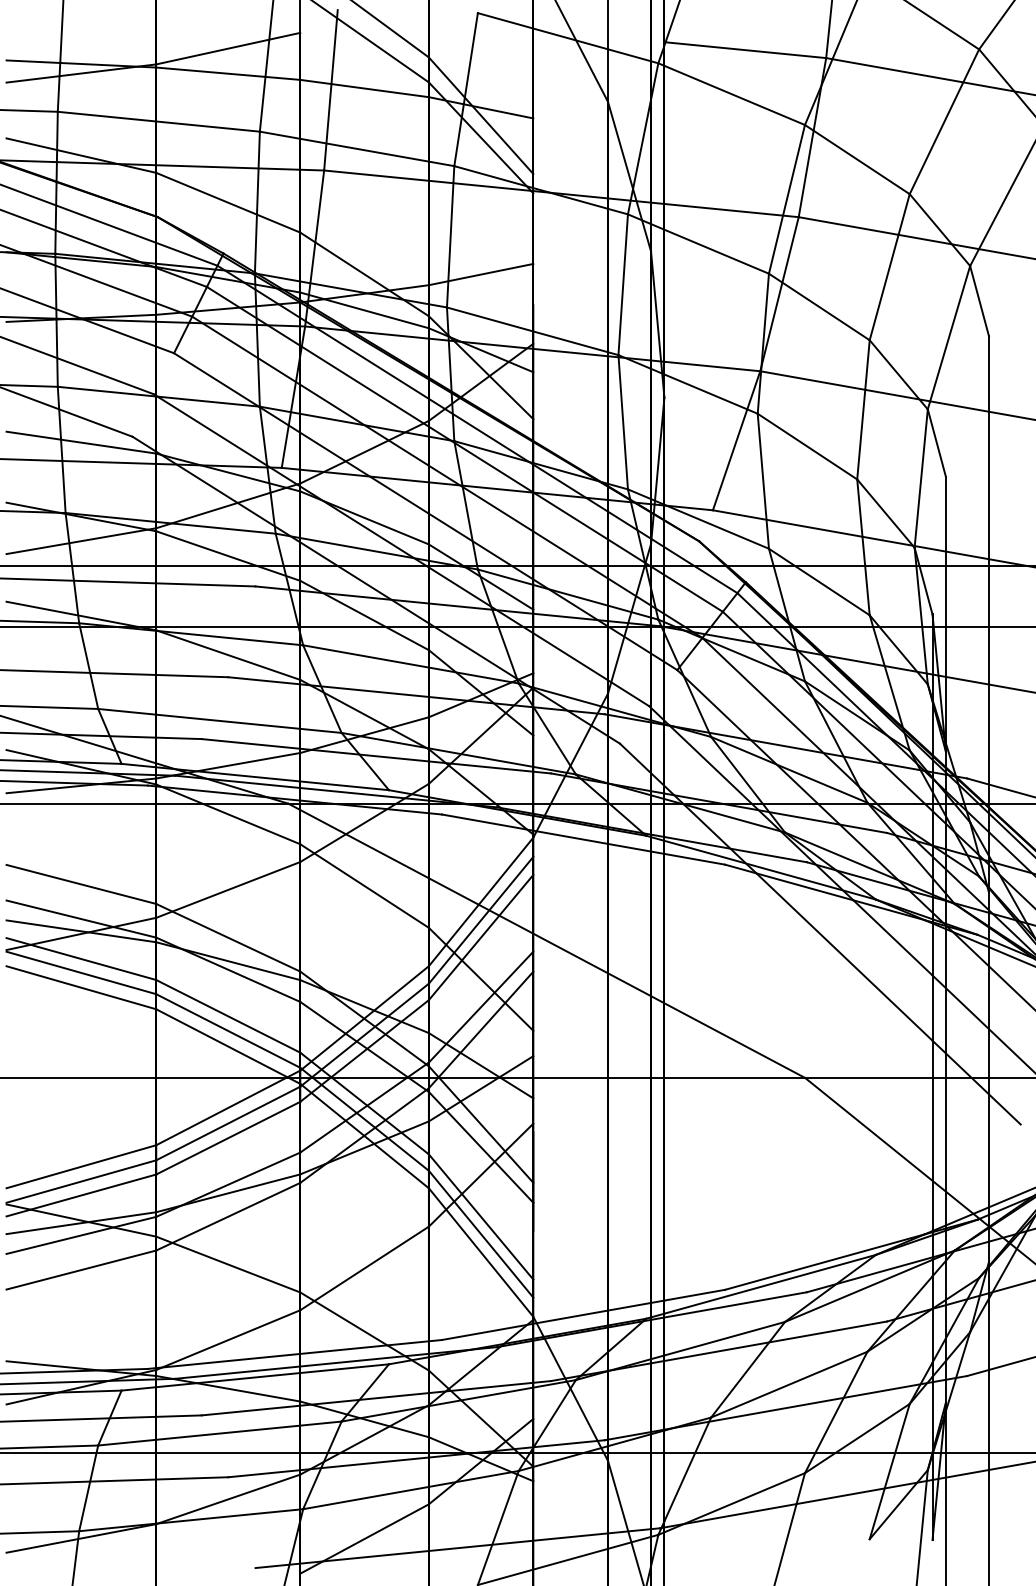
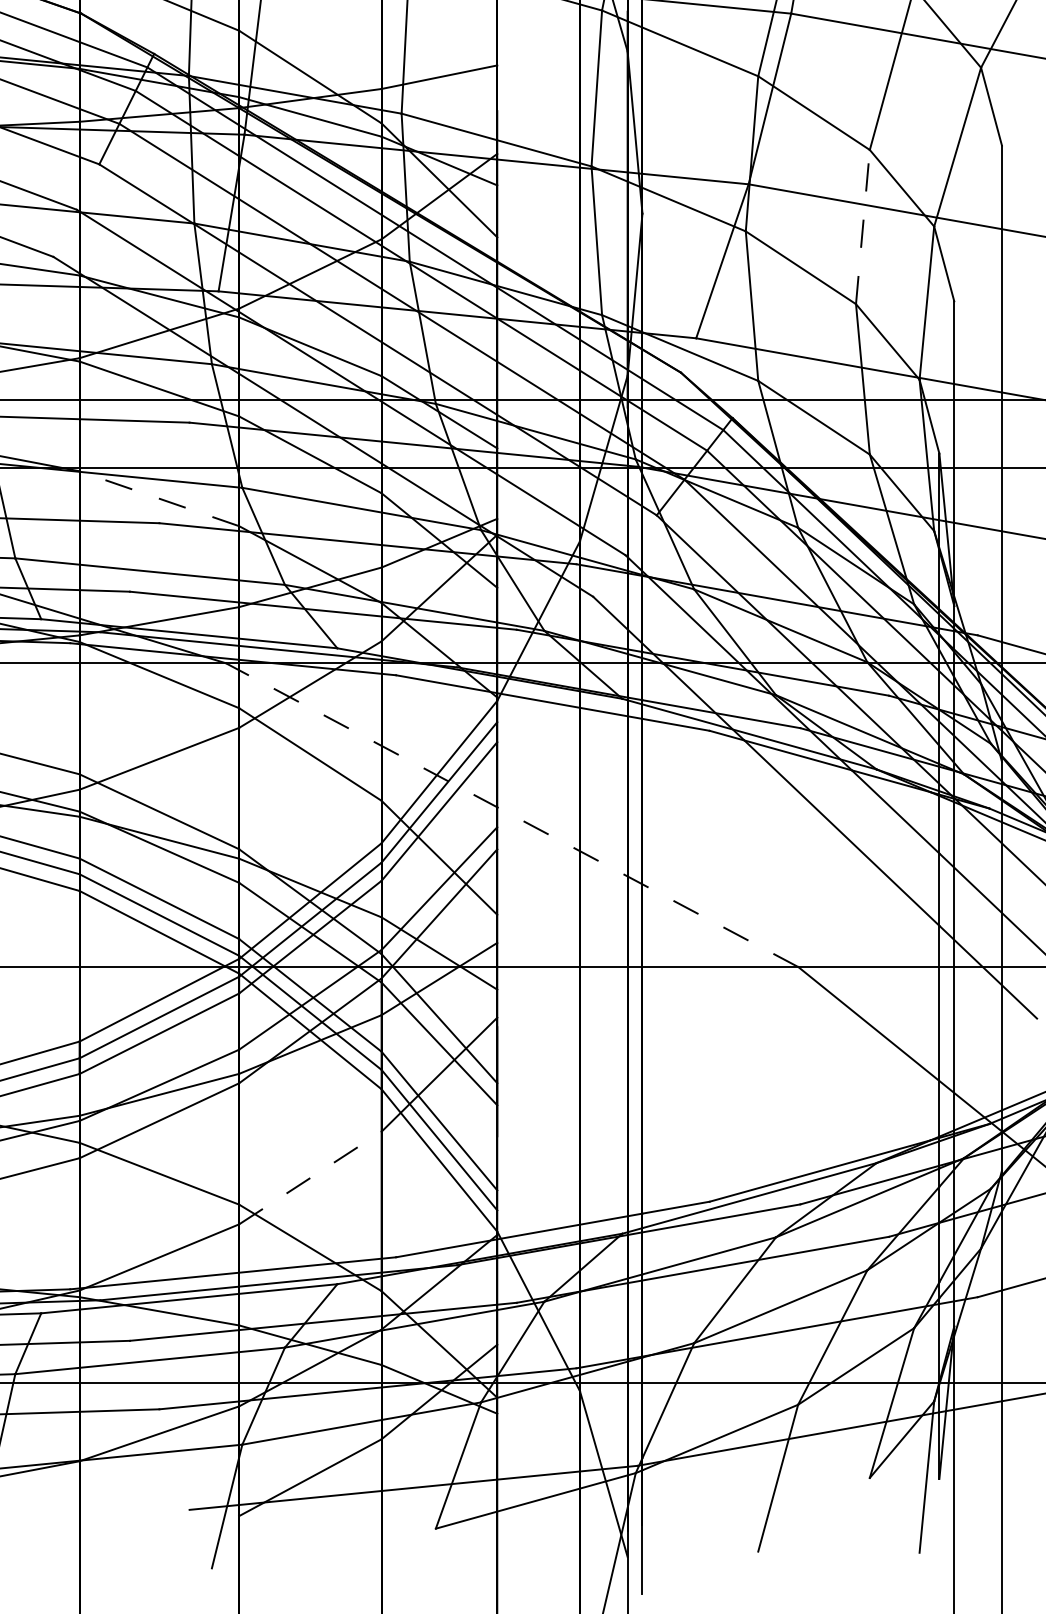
line: (863, 409) -> (862, 226), solid -> dashed
line: (227, 654) -> (158, 498), solid -> dashed
line: (546, 940) -> (511, 814), solid -> dashed
line: (364, 1268) -> (310, 1178), solid -> dashed

